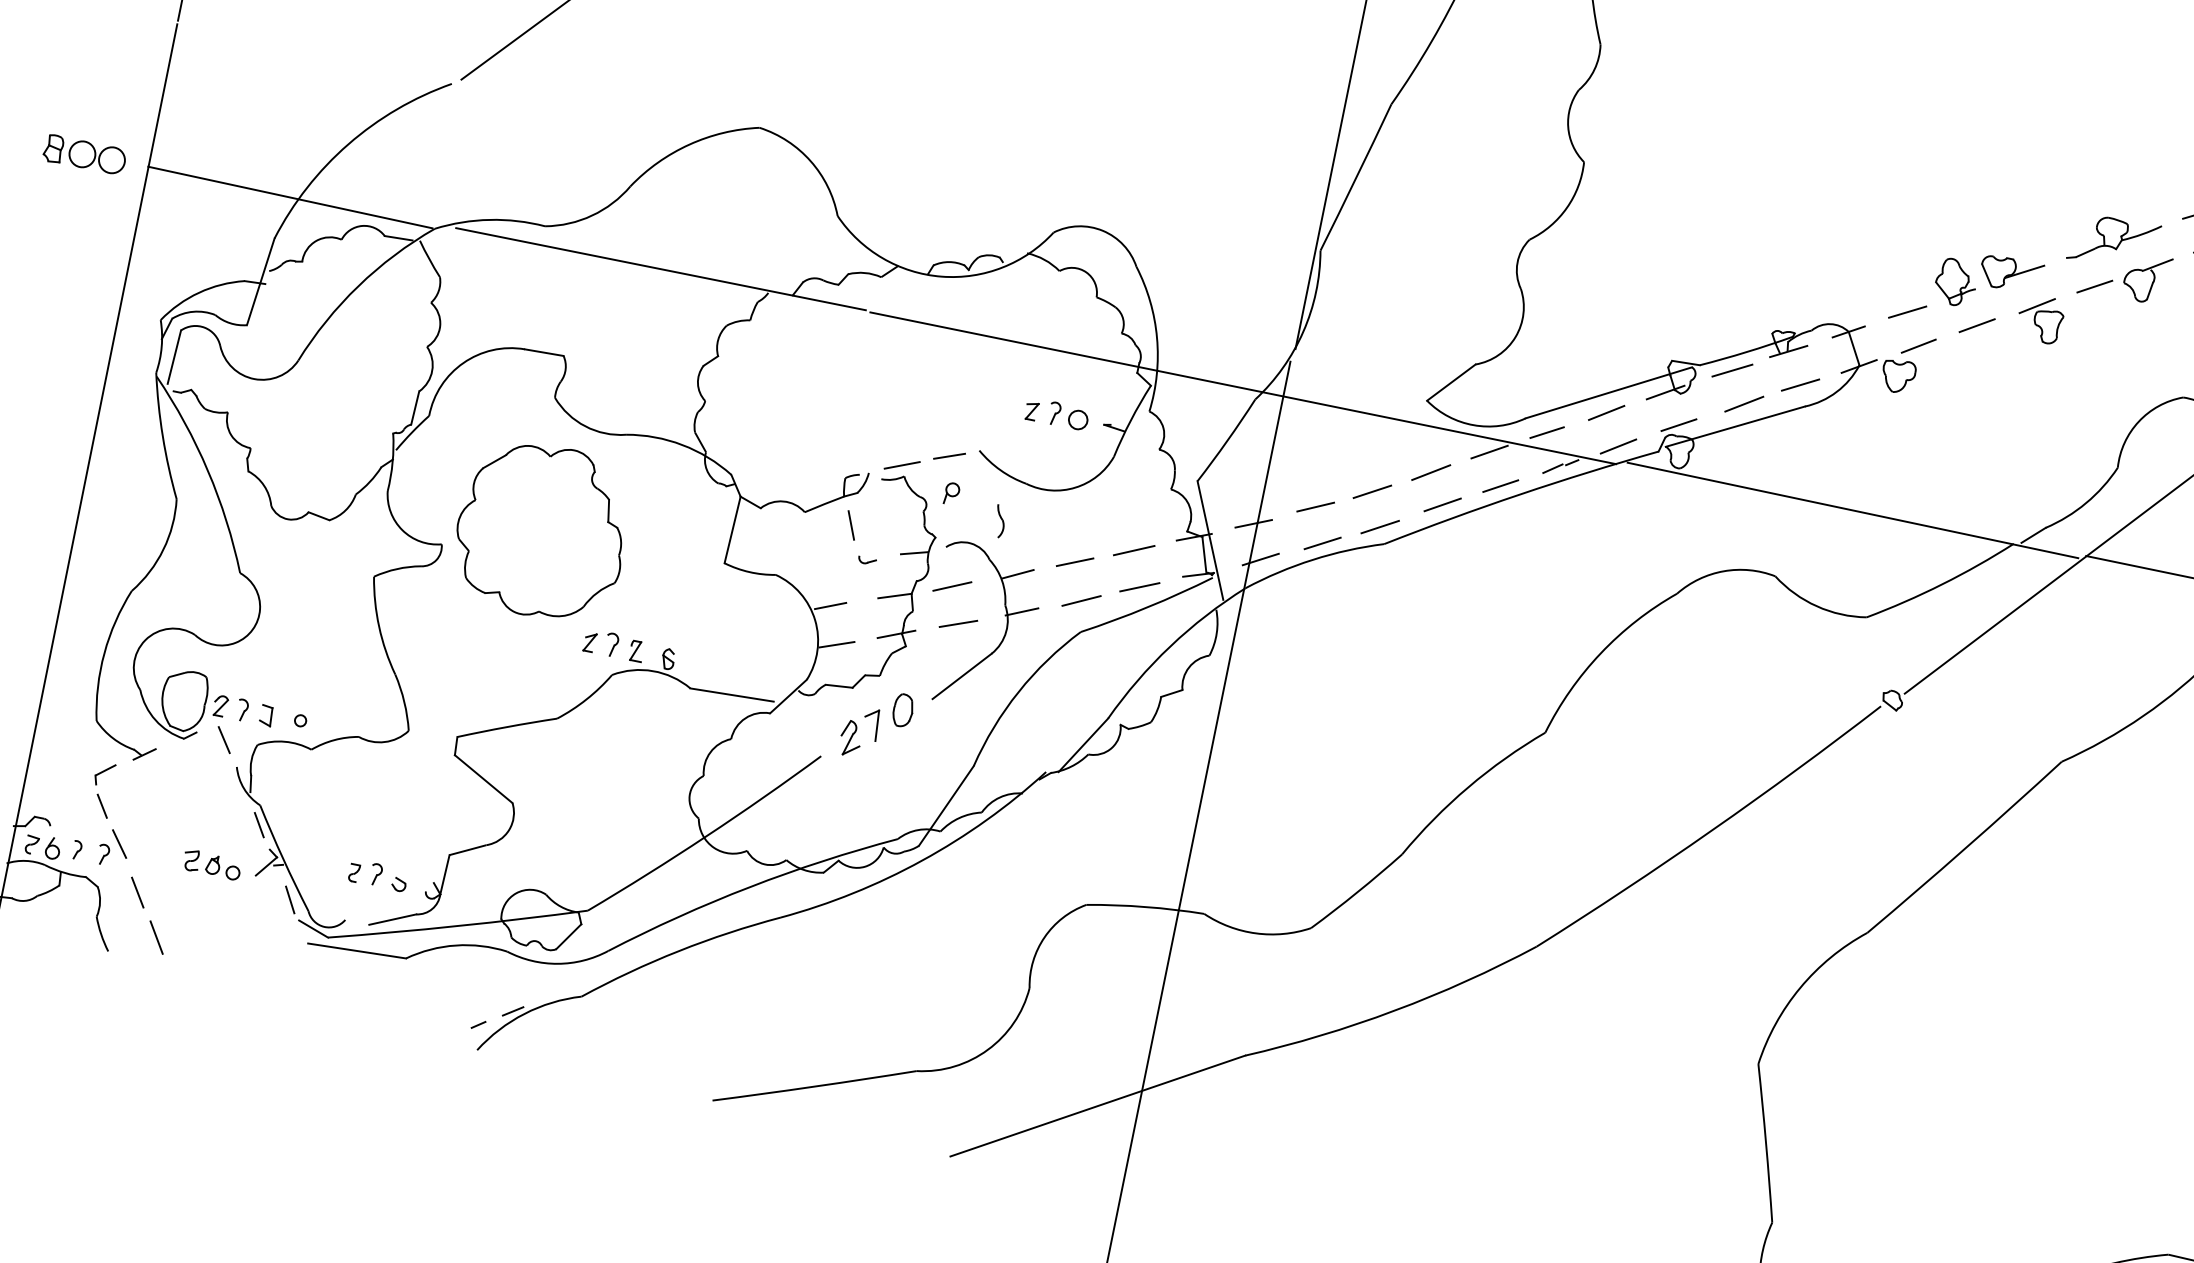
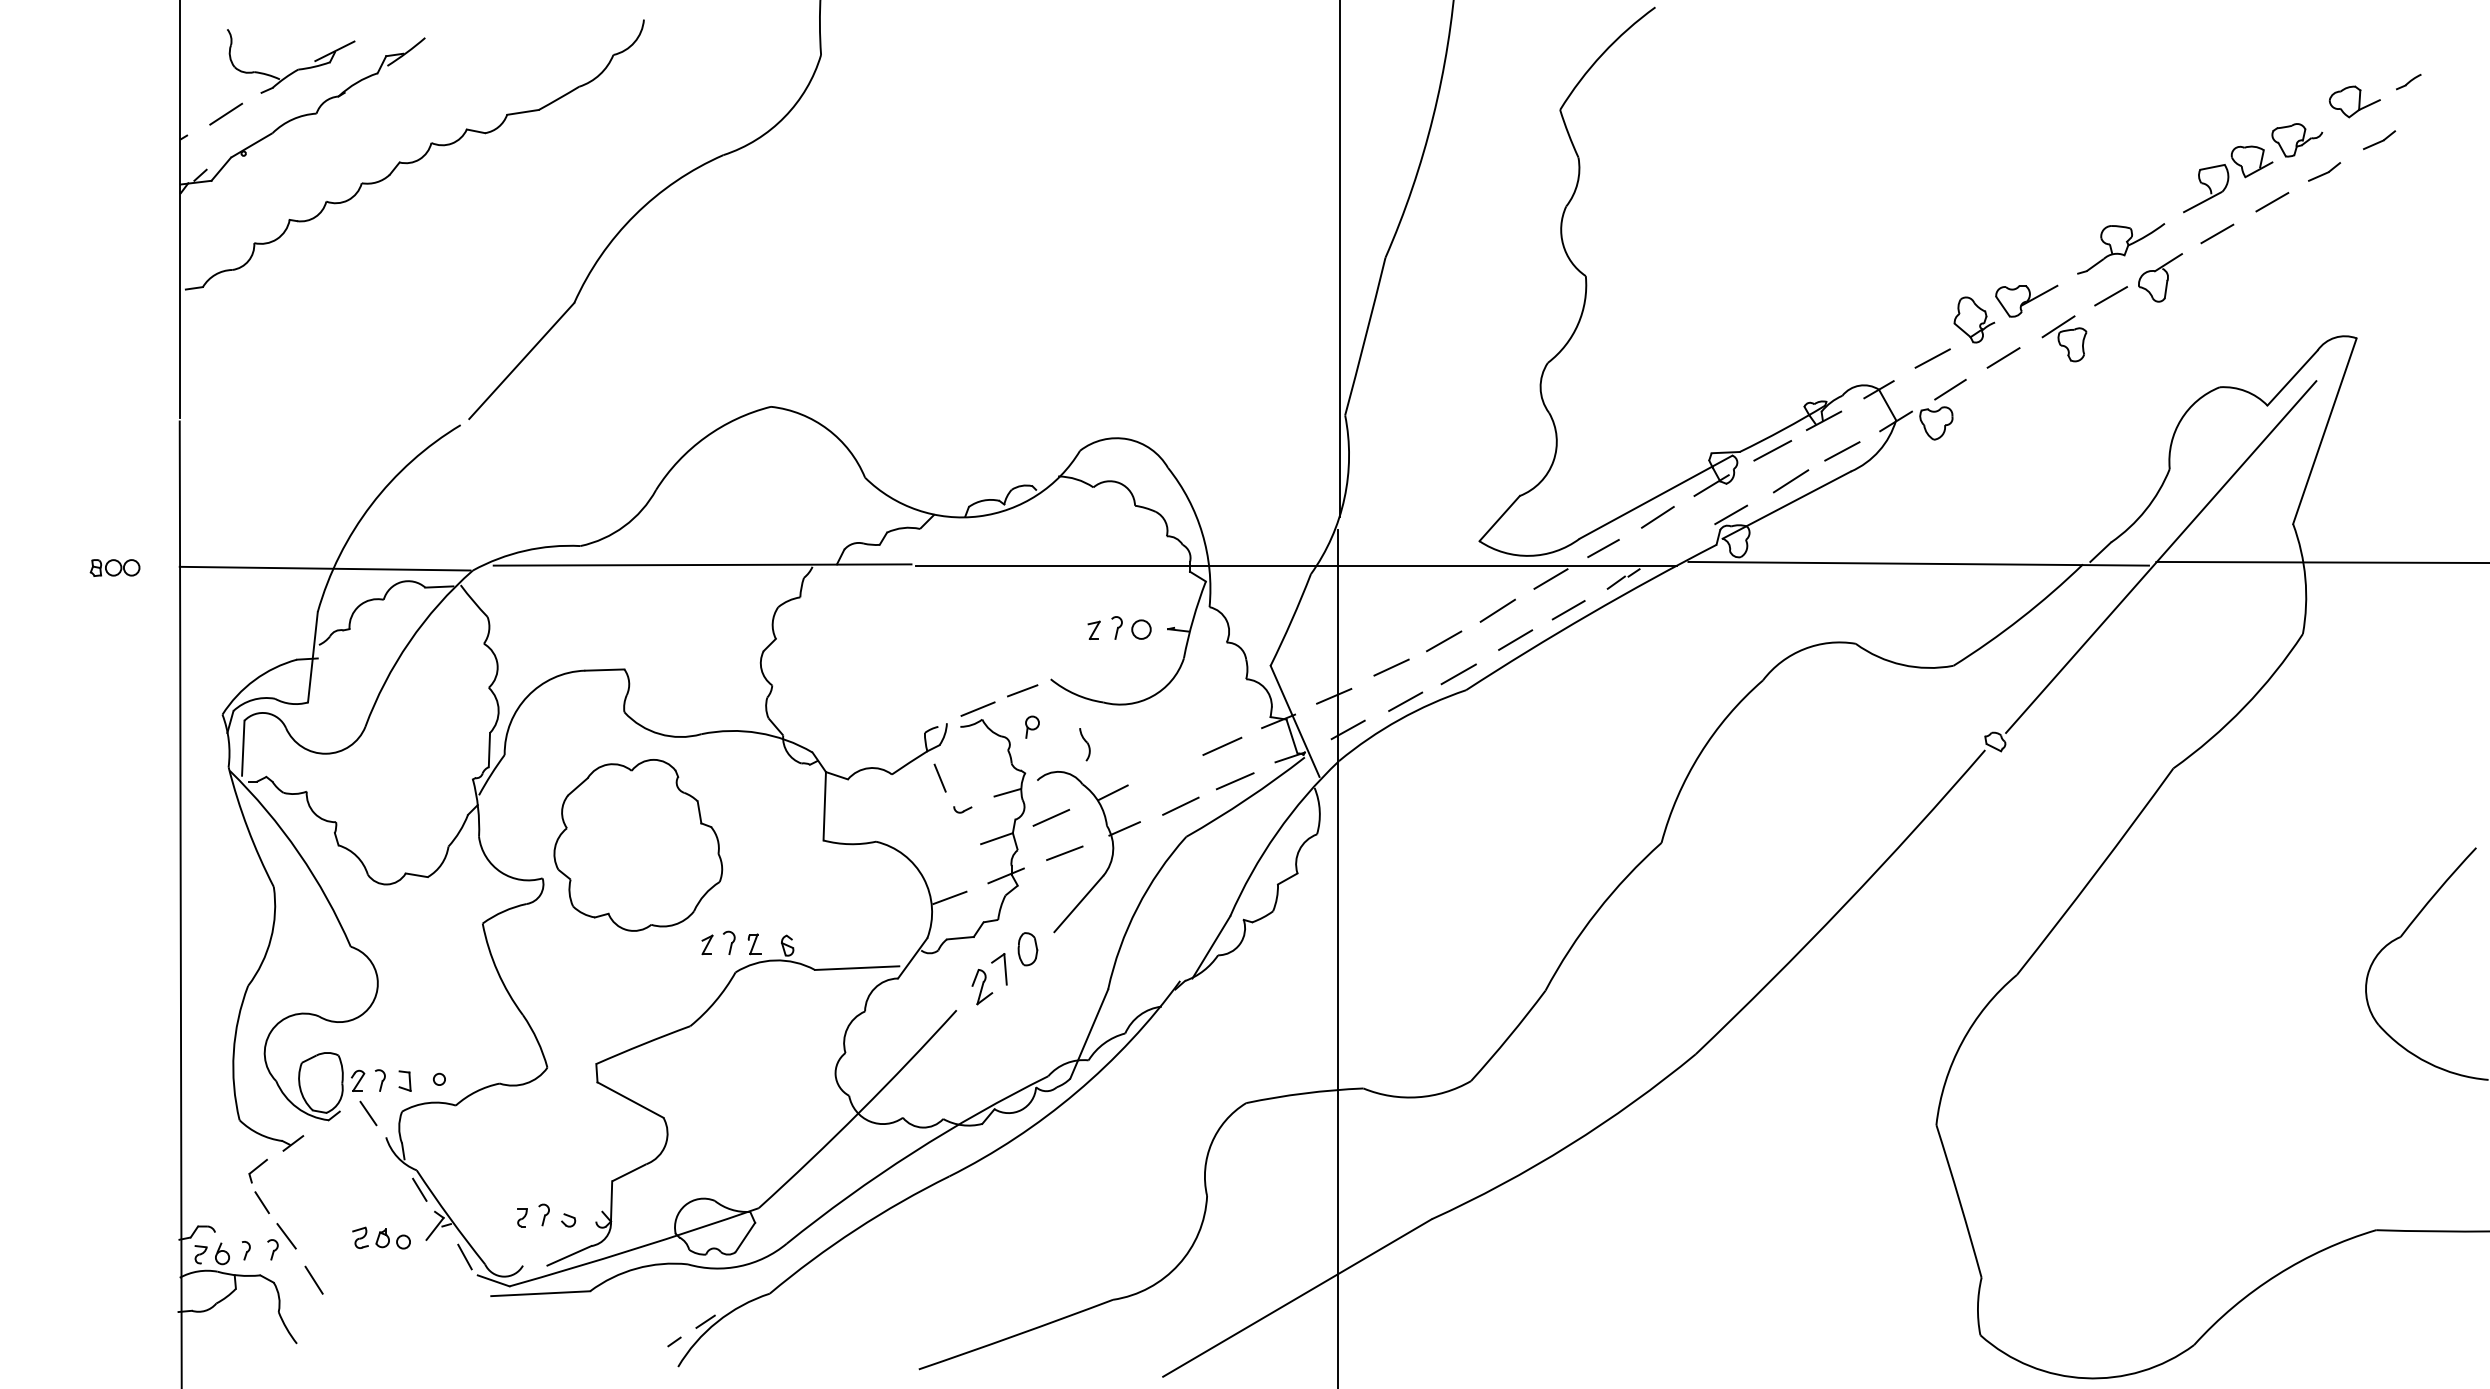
part: (84, 154) -> (114, 567), size x0.6
line: (1618, 446) -> (1676, 547), removed
line: (1074, 562) -> (1166, 769), removed
line: (830, 606) -> (935, 861), removed
line: (156, 937) -> (341, 1320), removed

